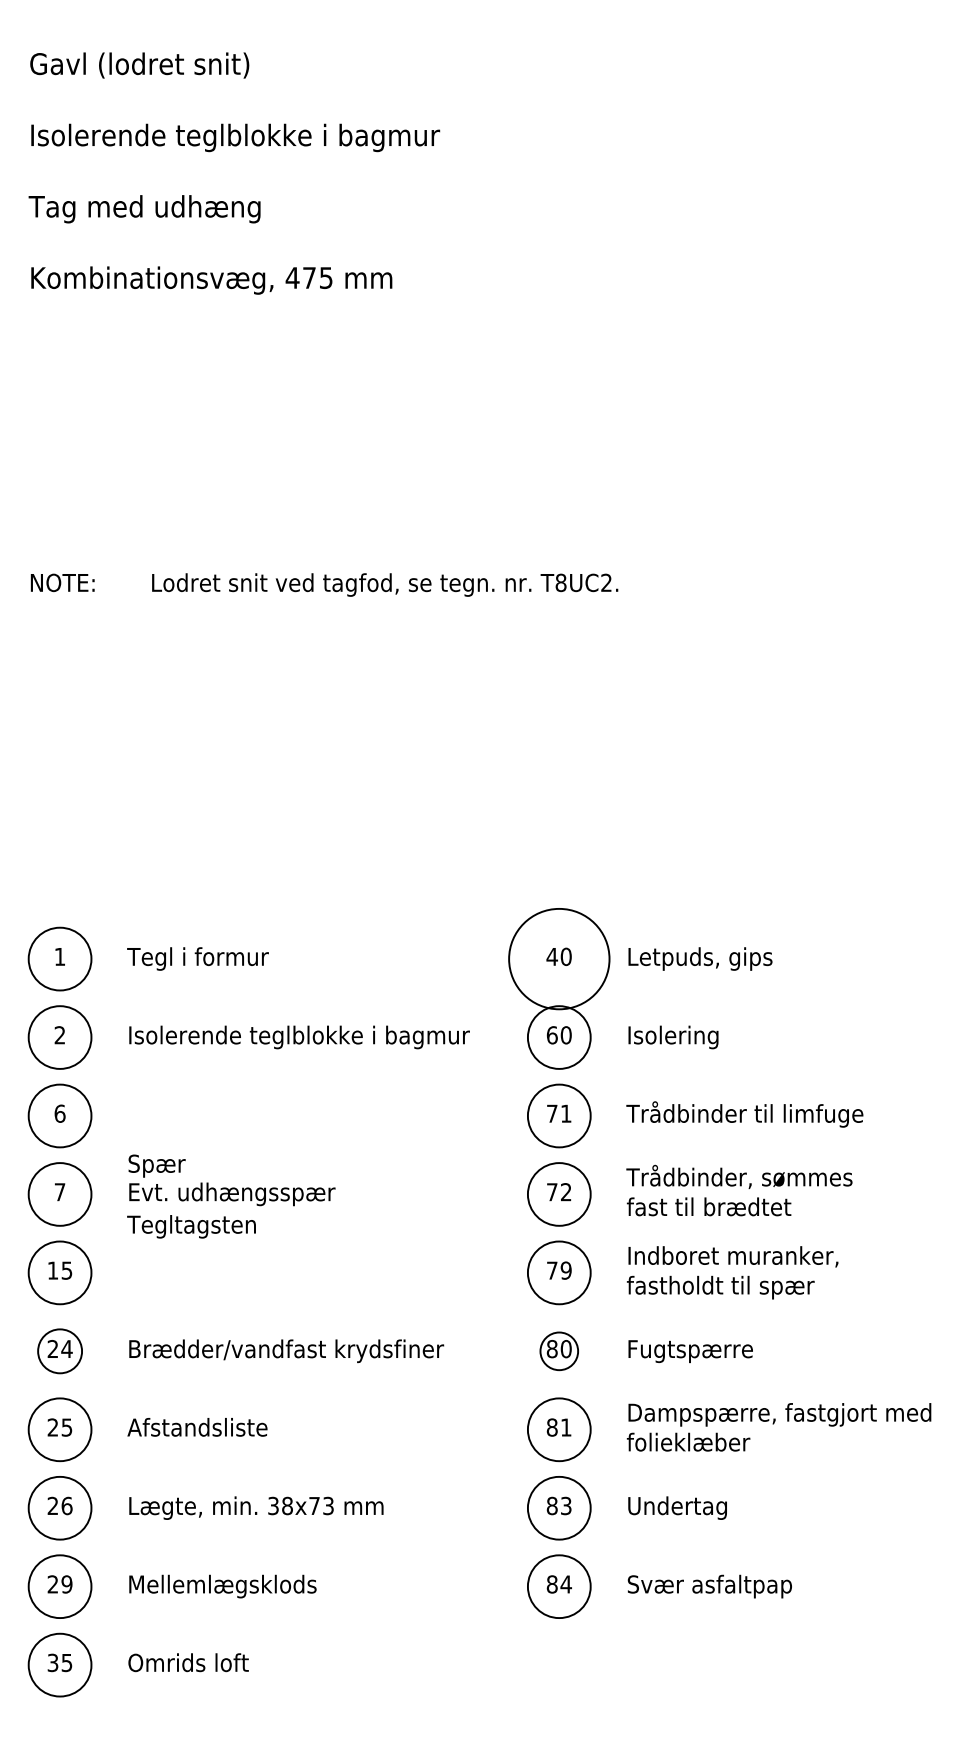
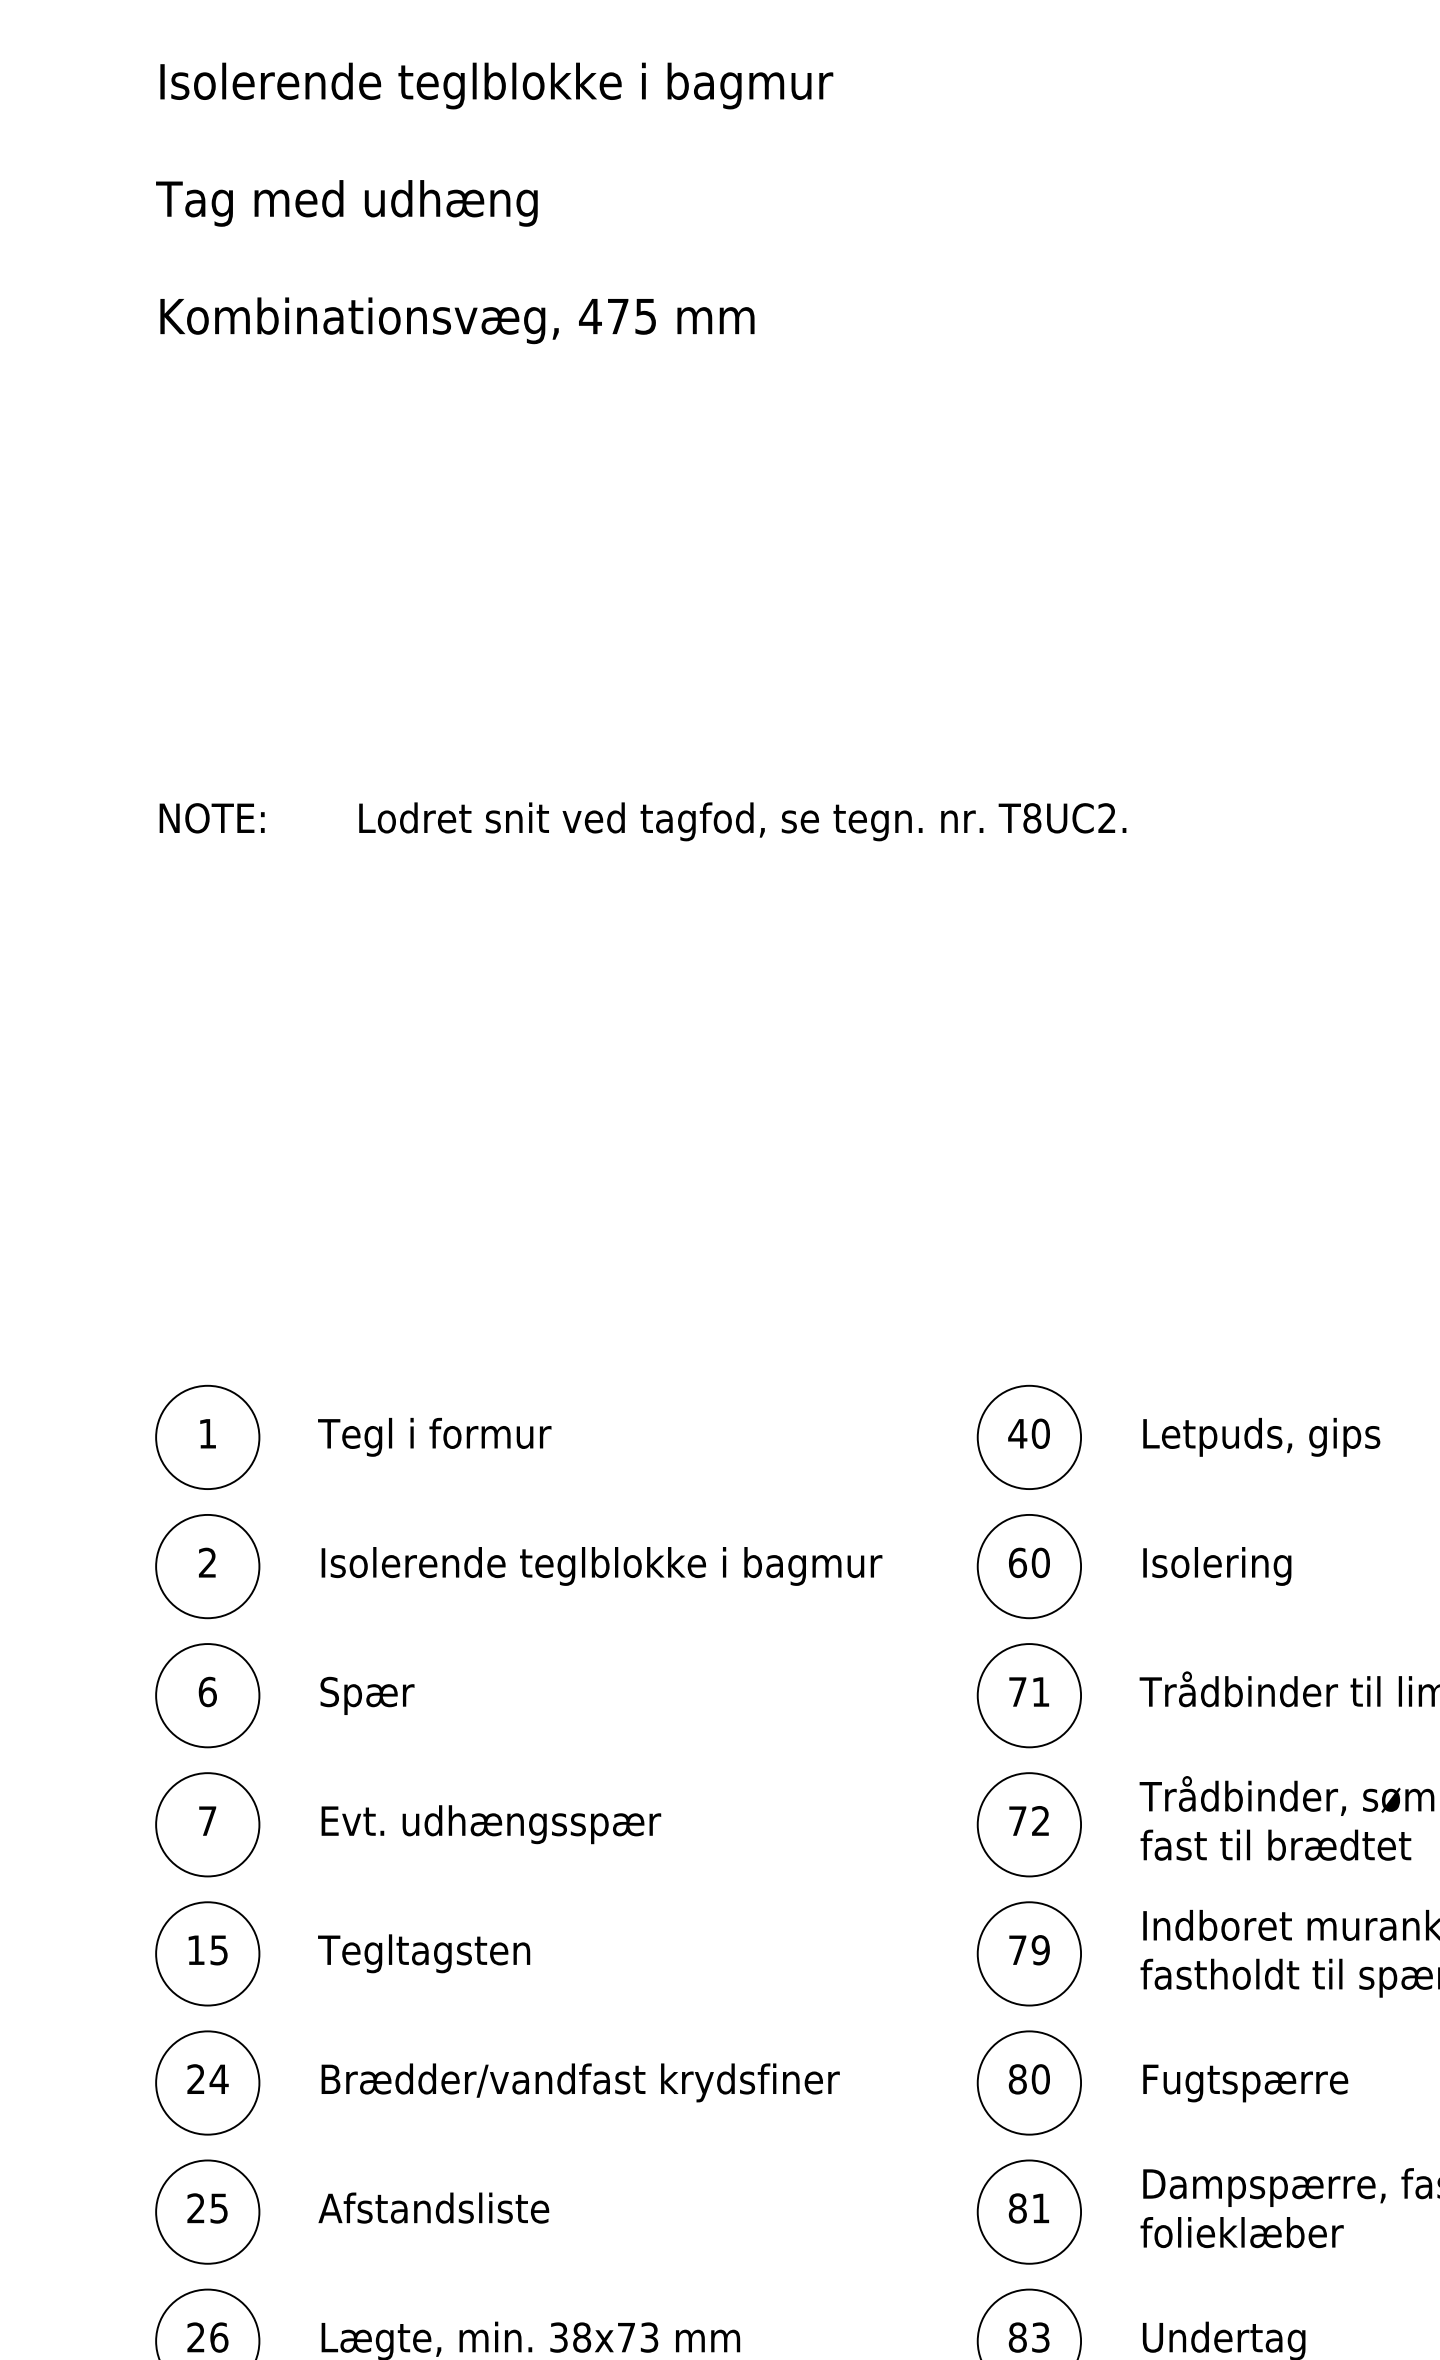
circle: (558, 958) -> (1028, 1436), size x0.62
text: (156, 1165) -> (366, 1694), moved
text: (191, 1226) -> (424, 1953), moved
circle: (59, 1350) -> (206, 2081), size x1.43
circle: (558, 1350) -> (1028, 2081), size x1.67

